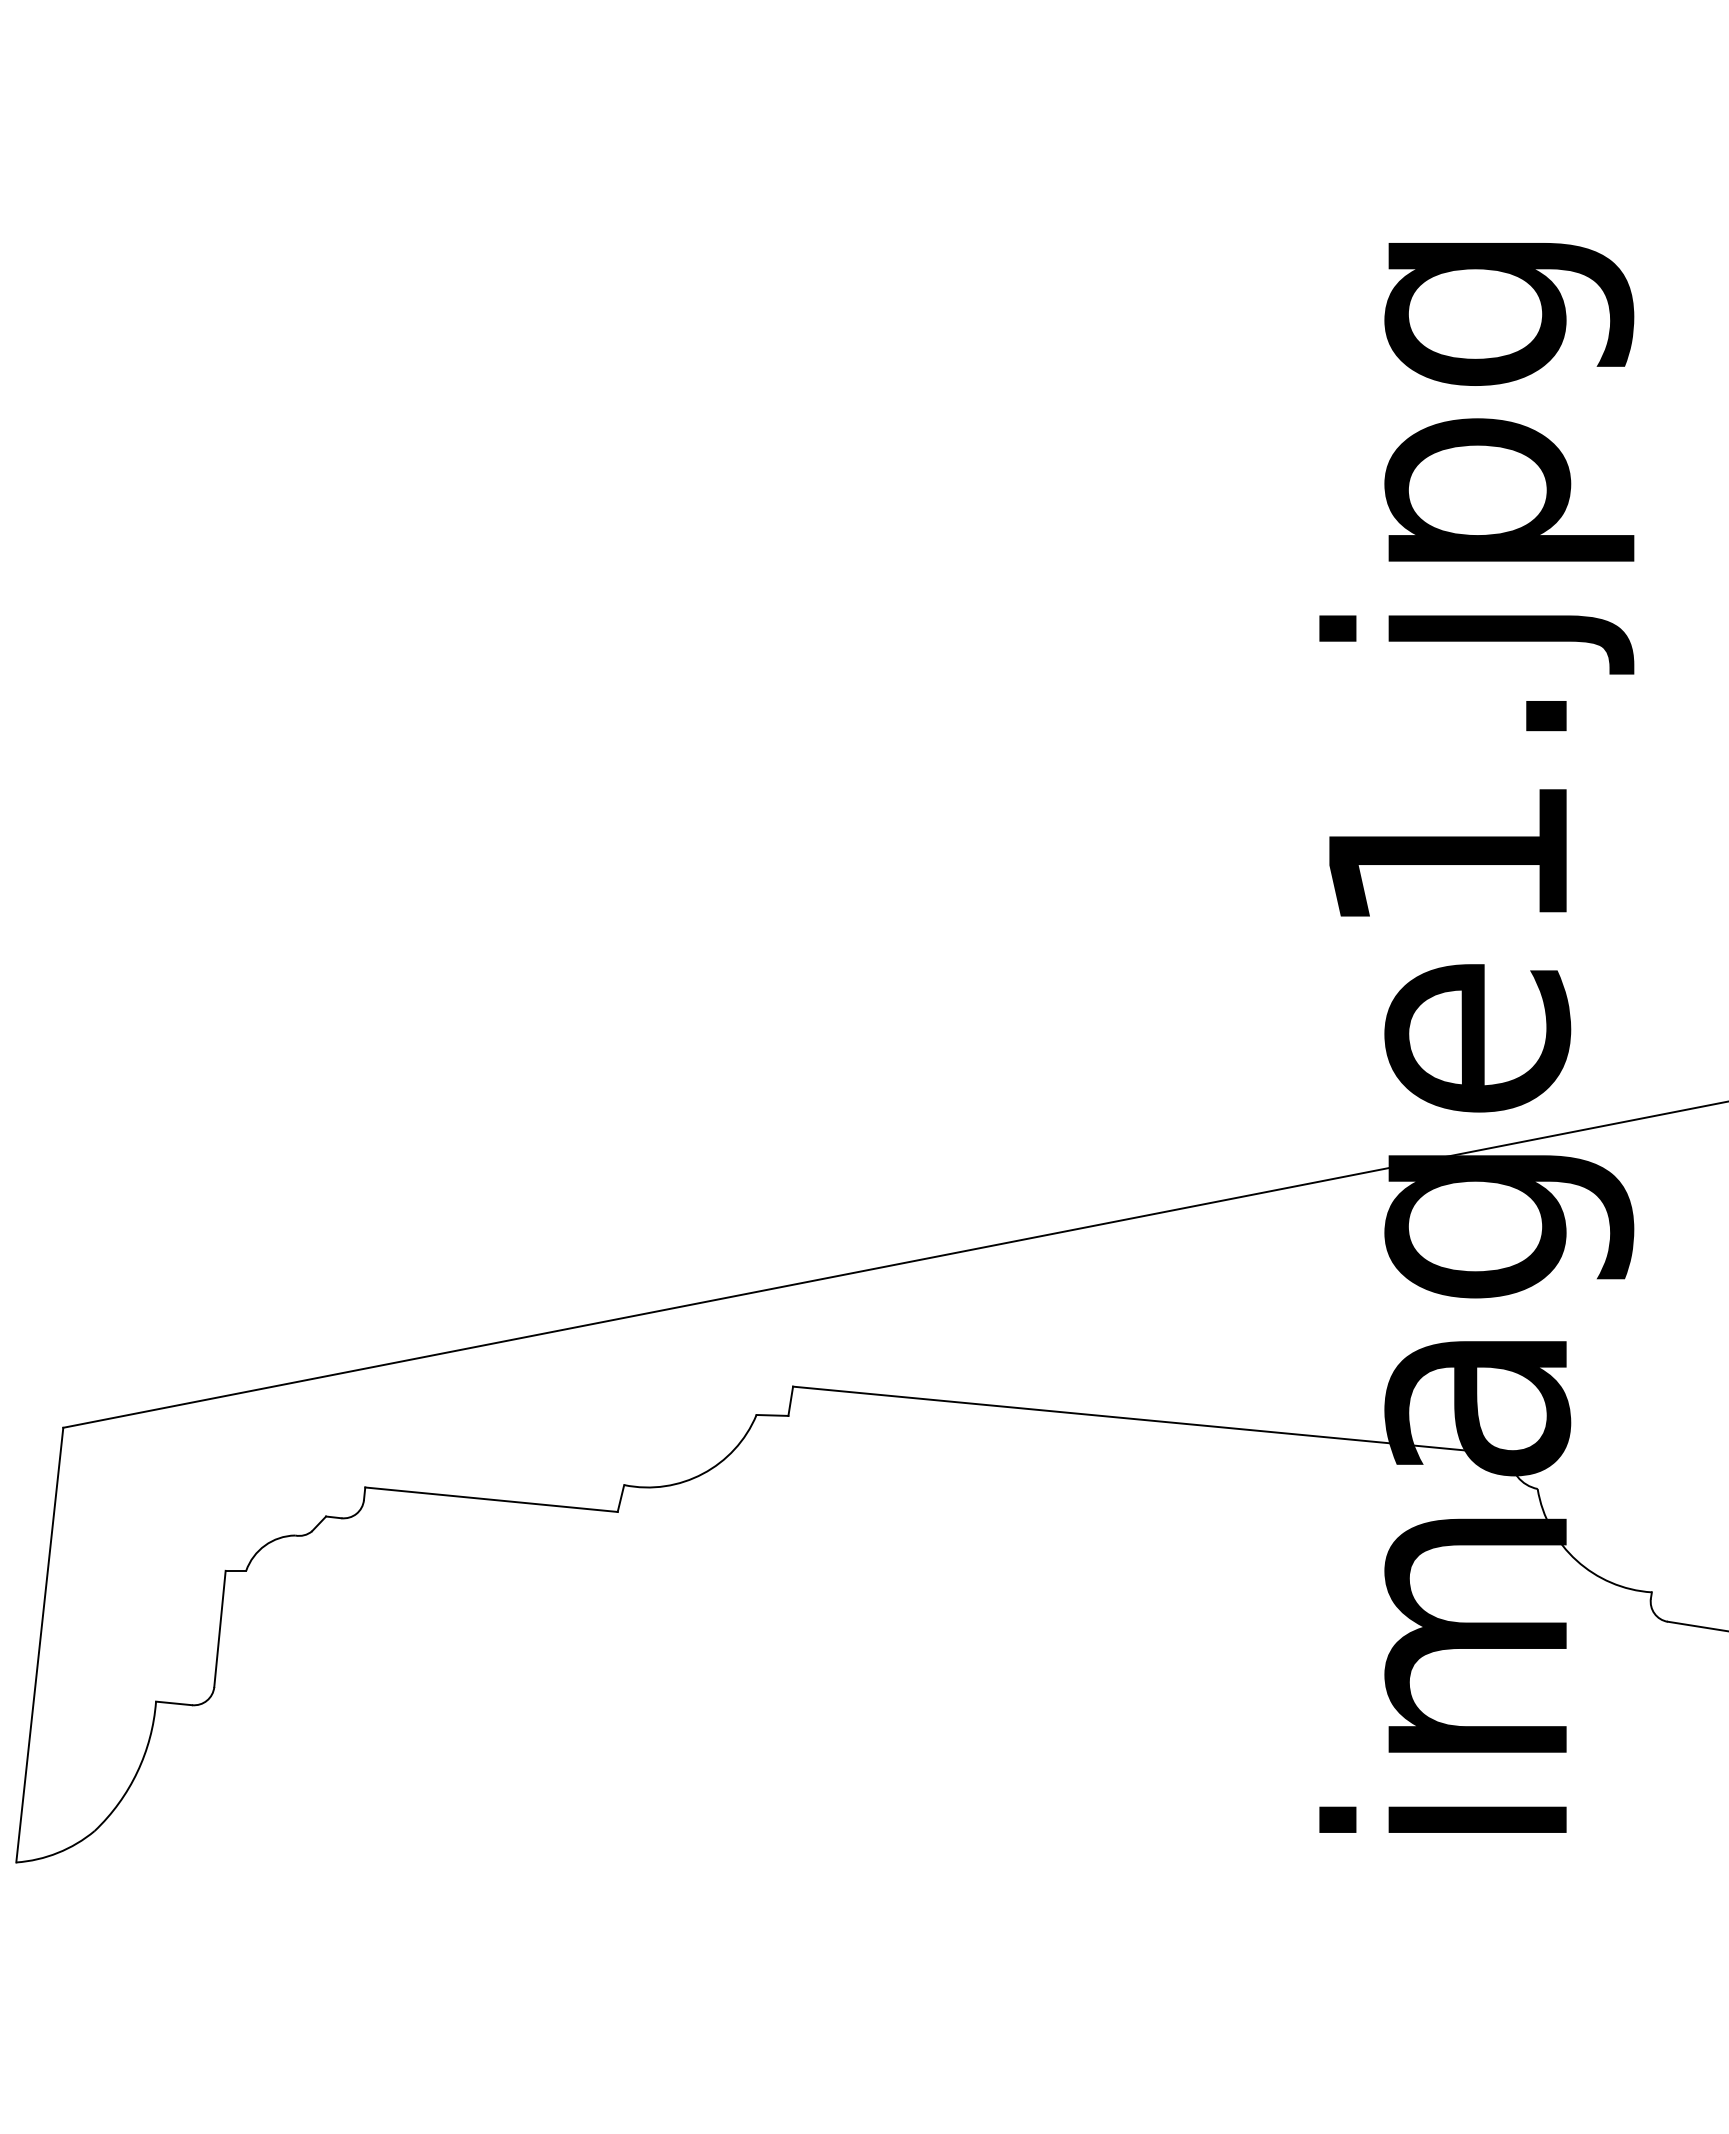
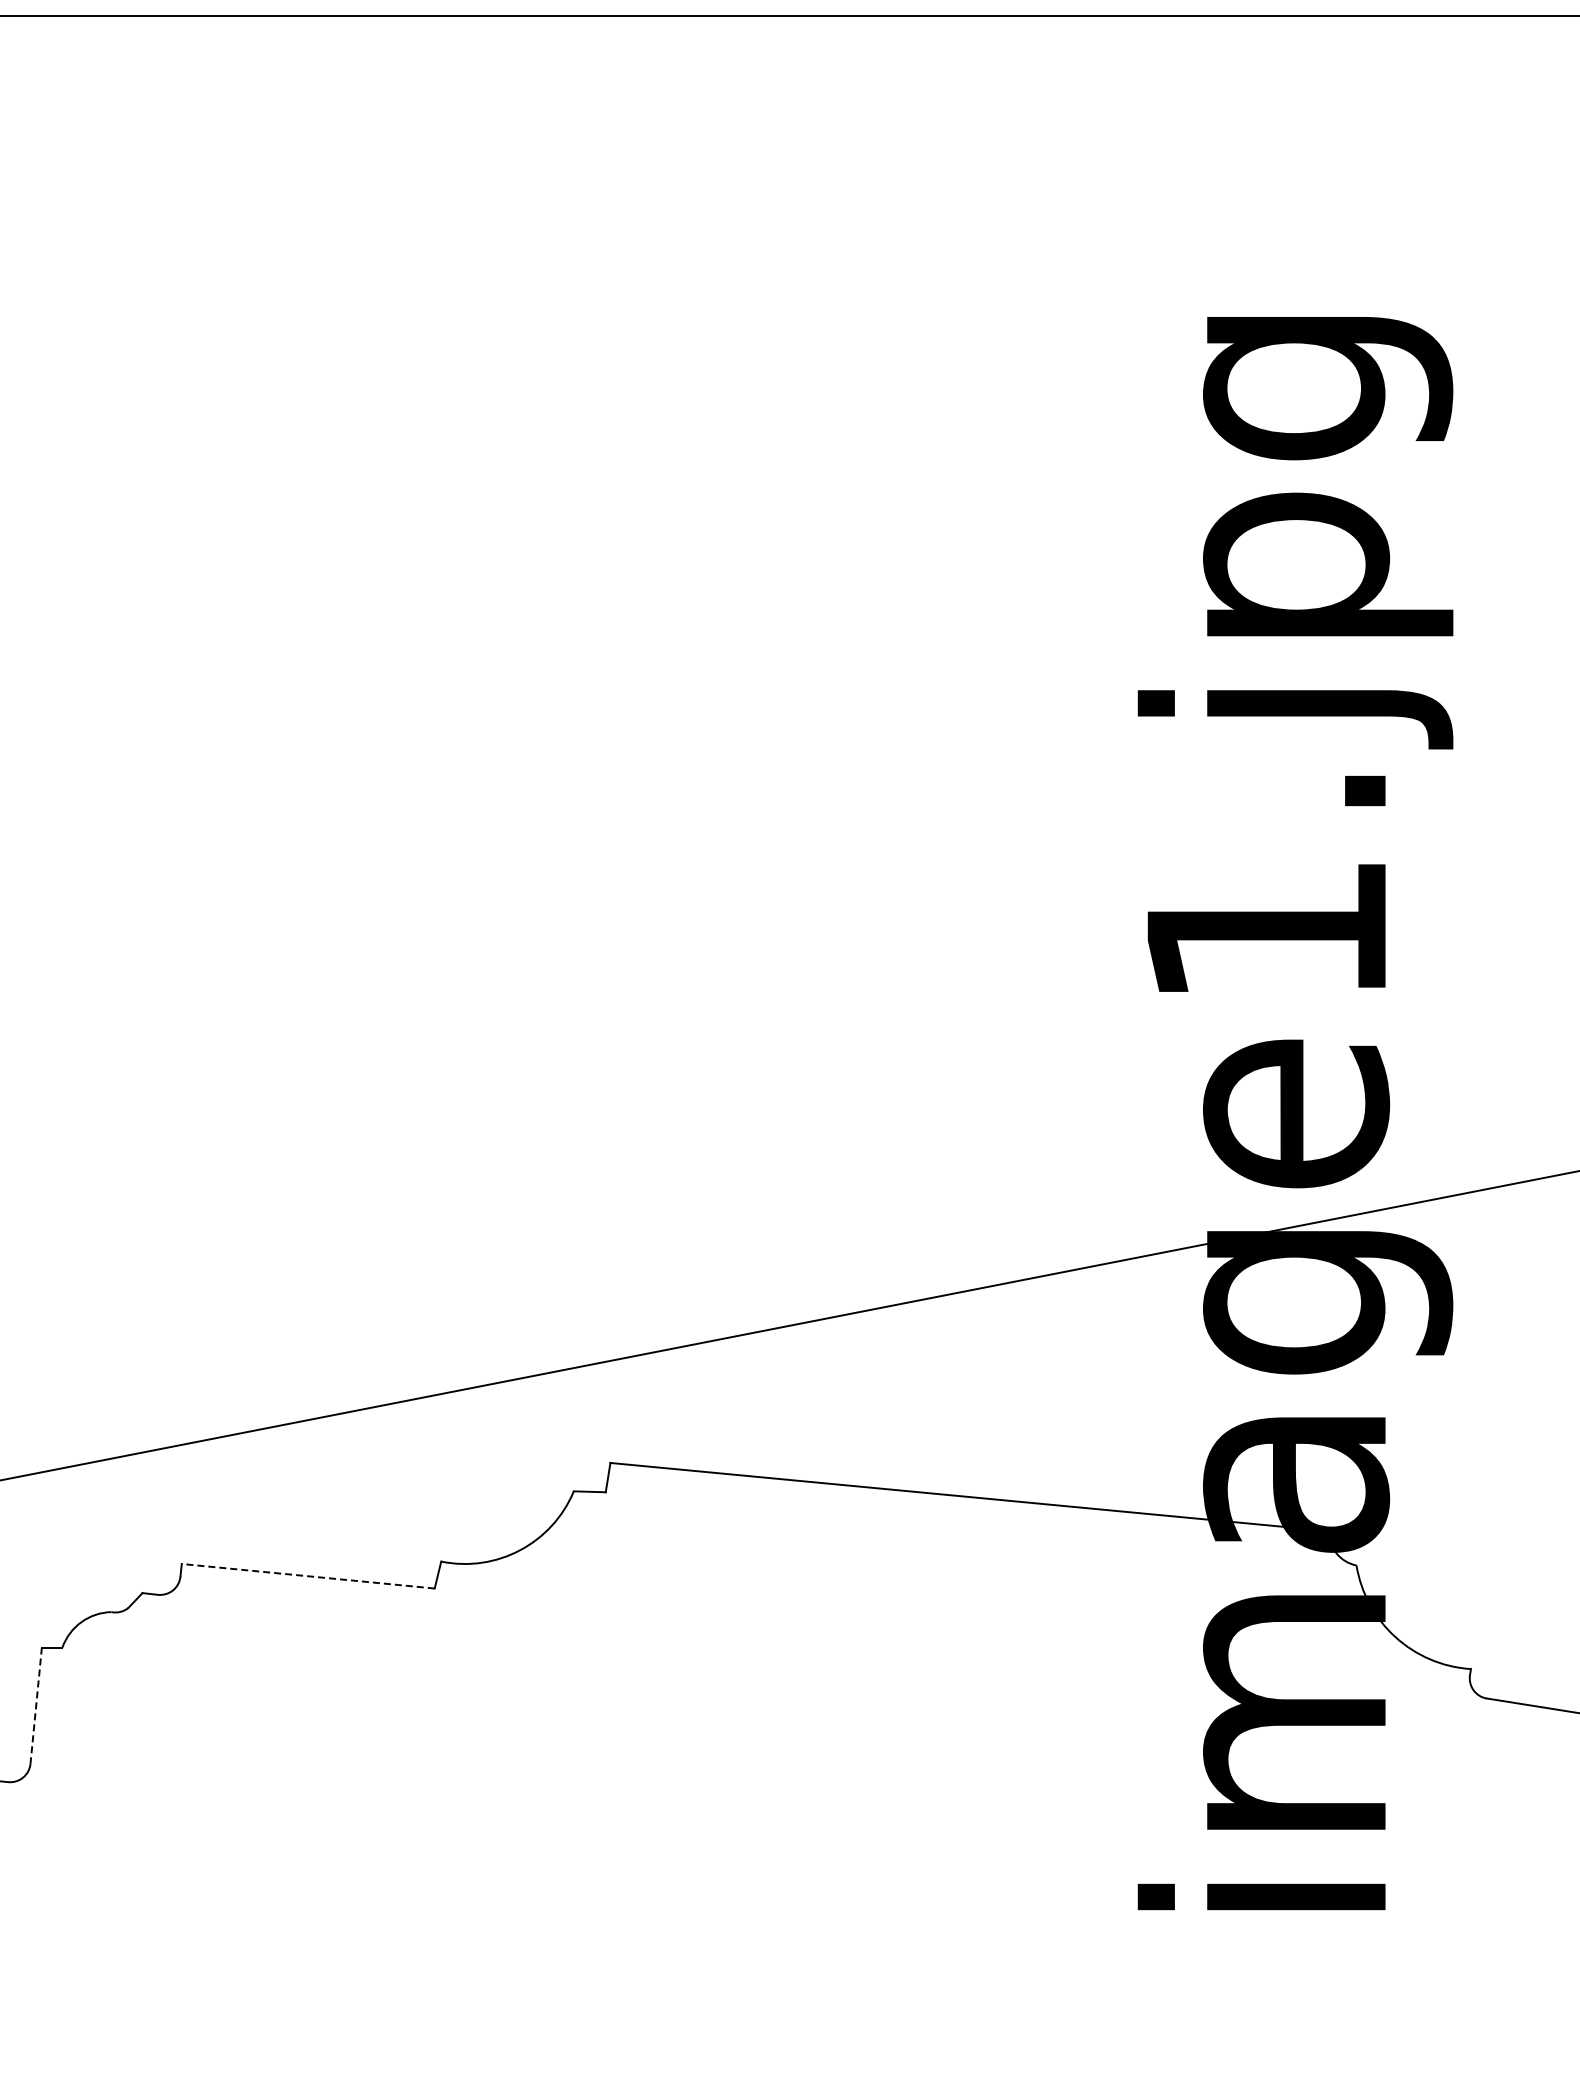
line: (491, 1499) -> (308, 1576), solid -> dashed
line: (219, 1629) -> (35, 1706), solid -> dashed

